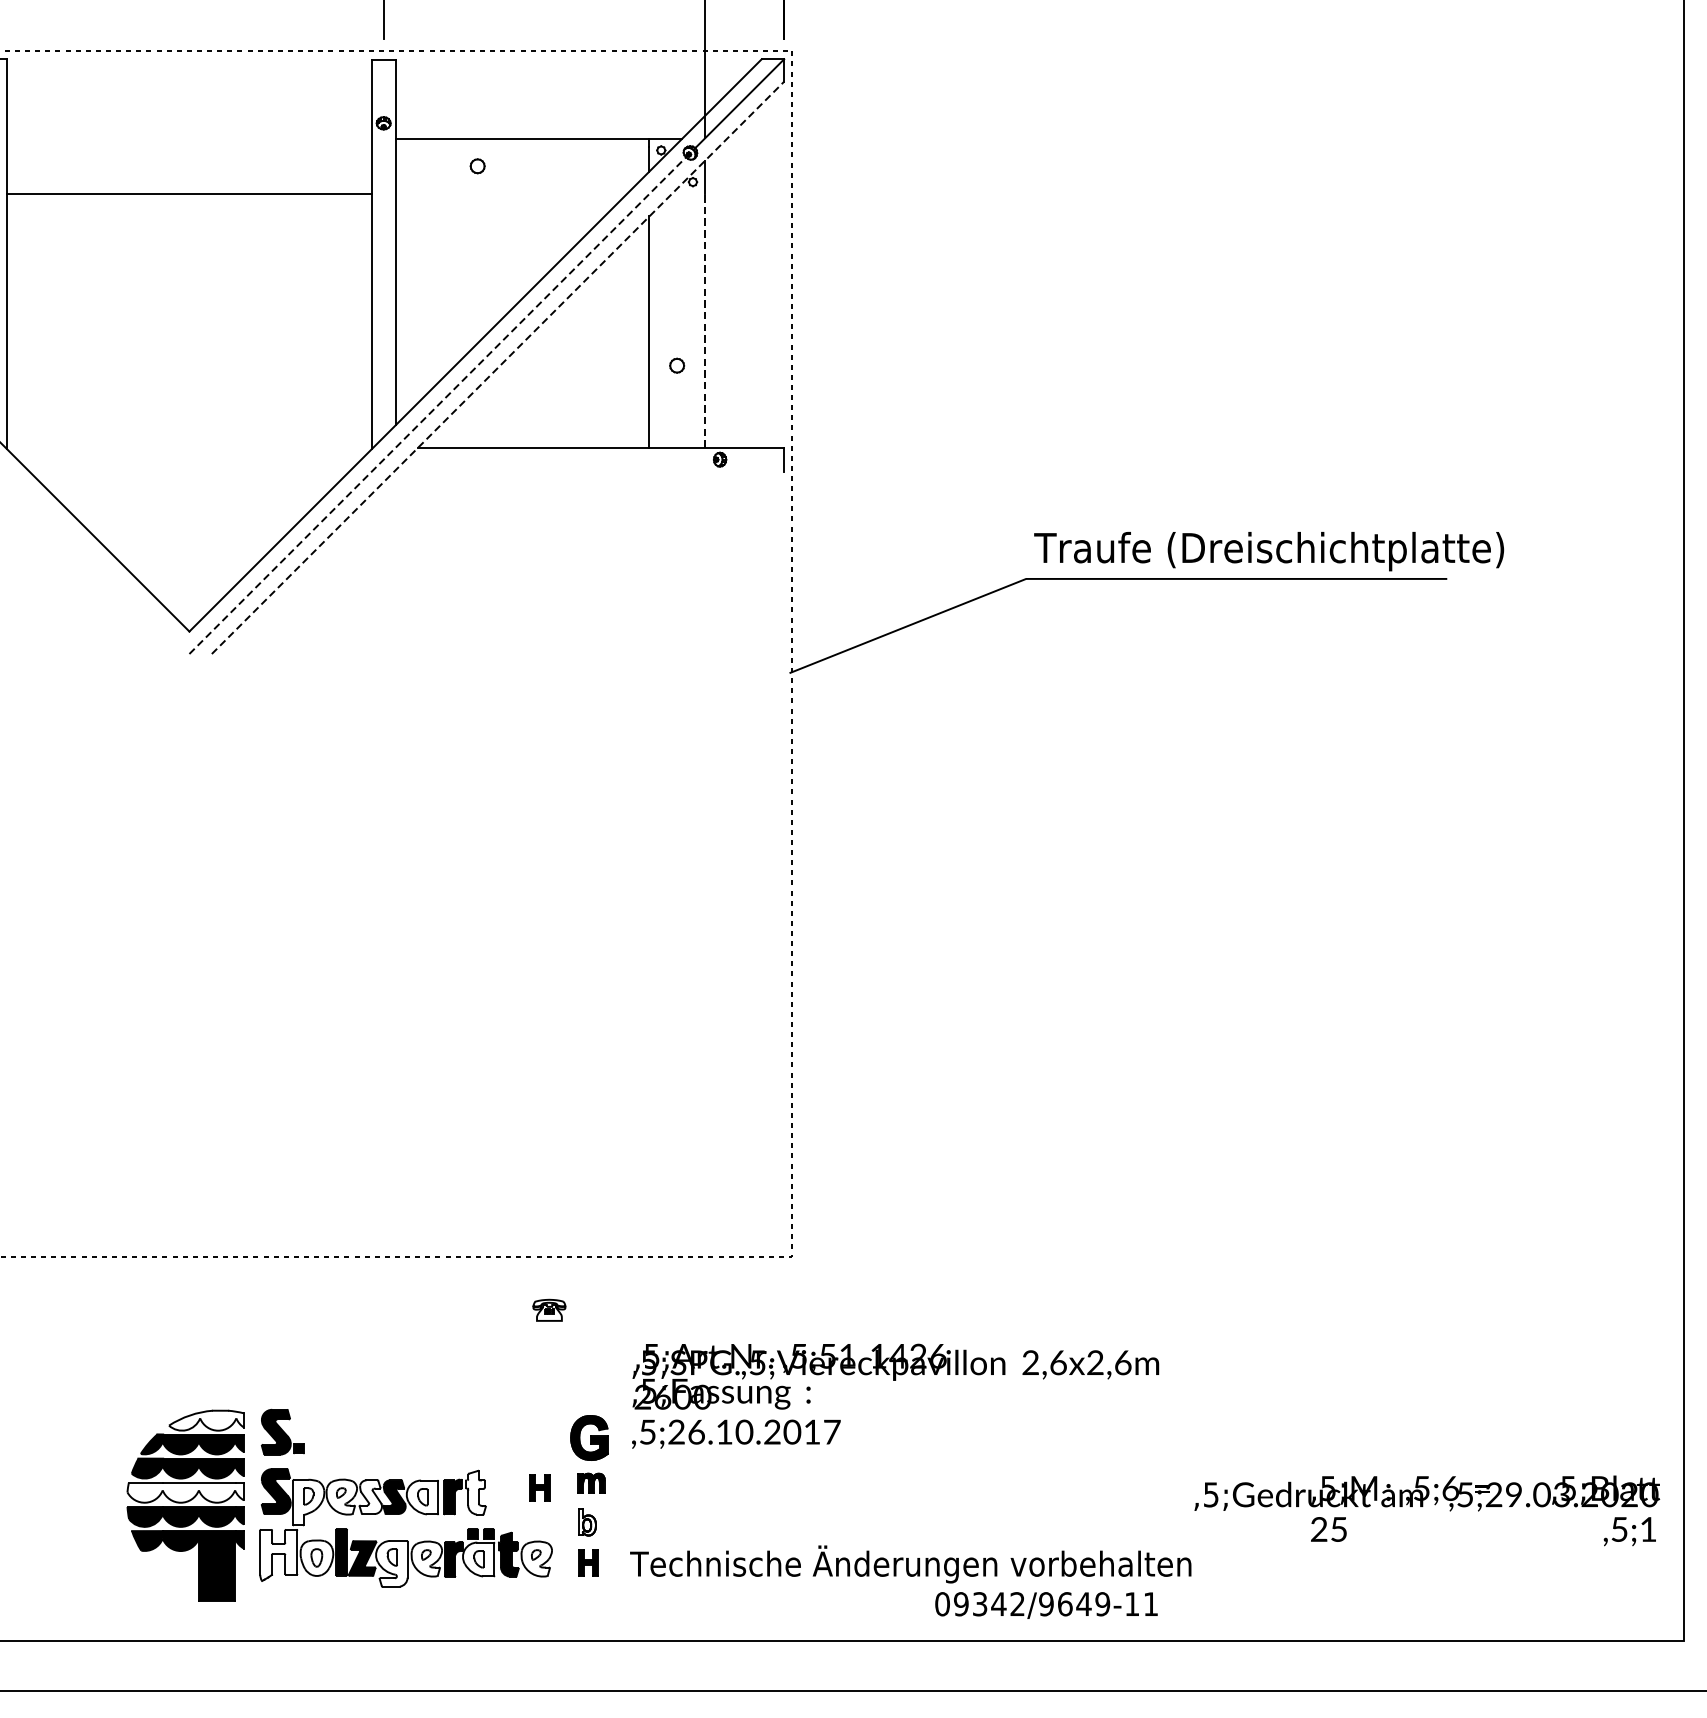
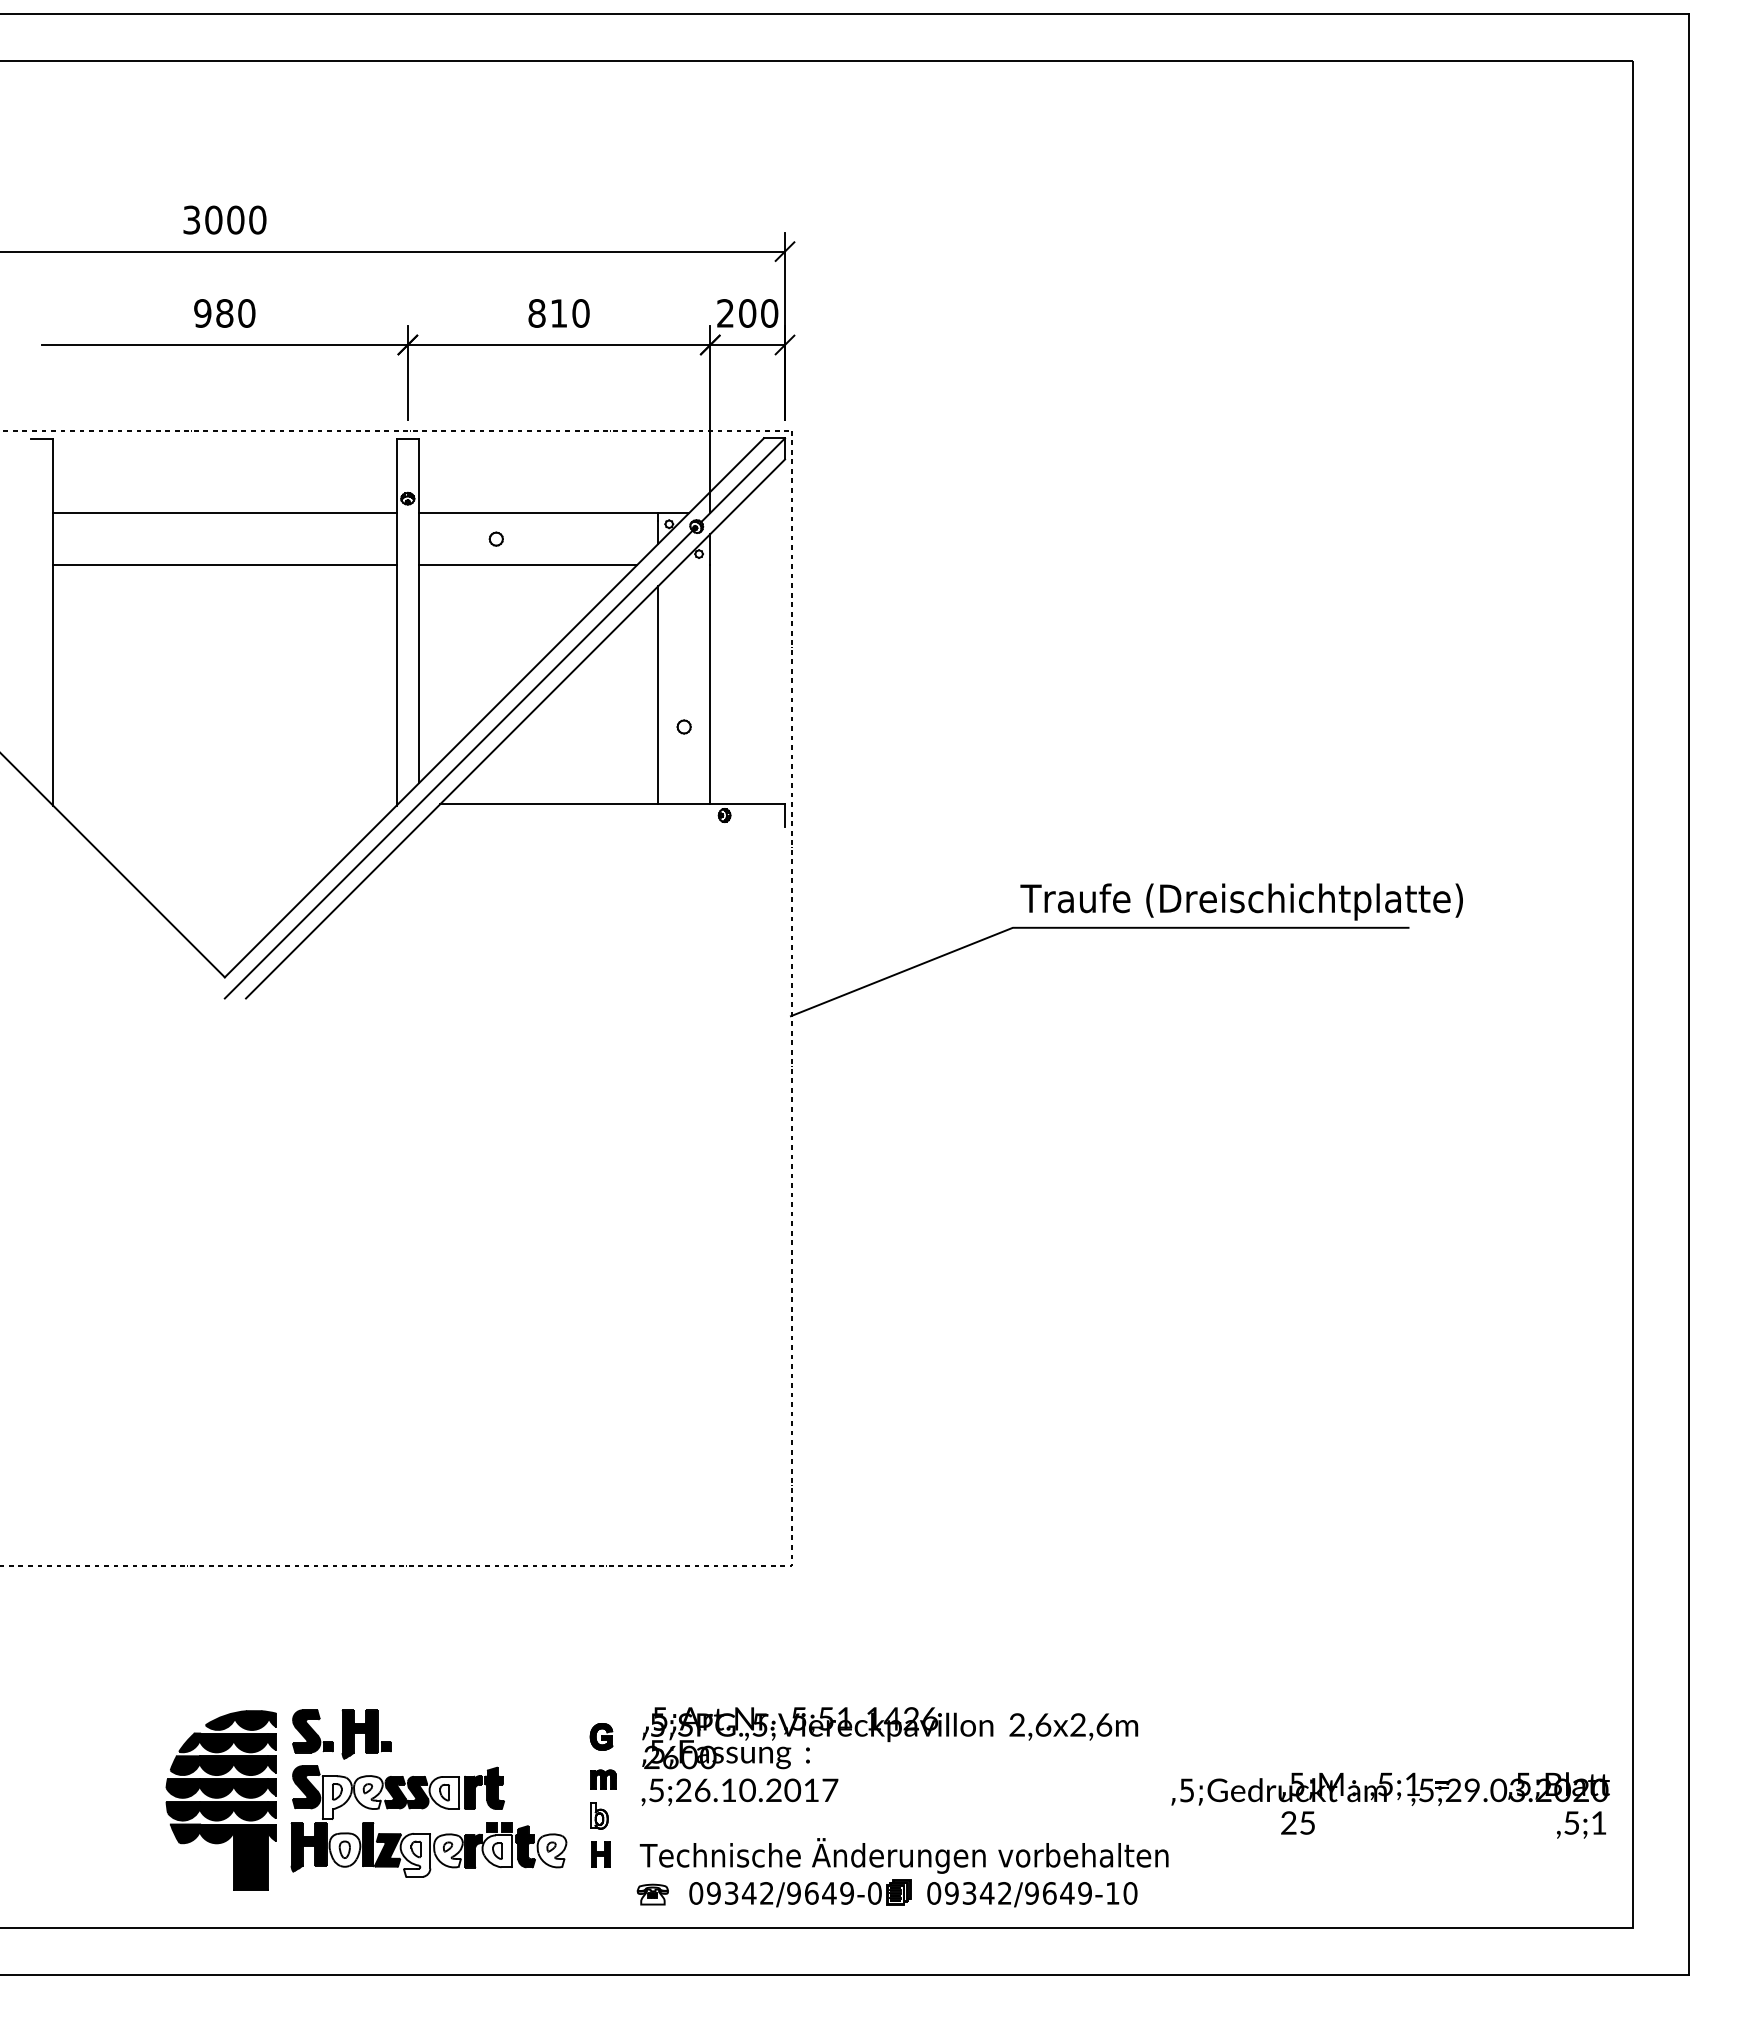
line: (189, 139) -> (224, 513), added
line: (510, 194) -> (527, 565), added
line: (705, 320) -> (710, 684), dashed -> solid
line: (498, 367) -> (515, 728), dashed -> solid
line: (437, 405) -> (458, 764), dashed -> solid
part: (548, 1310) -> (652, 1894), moved
text: (895, 1396) -> (889, 1756), moved
fill: (206, 1420) -> (240, 1720), added
part: (339, 1435) -> (366, 1734), added
part: (589, 1437) -> (601, 1736), size x0.62
part: (539, 1487) -> (554, 1783), removed
text: (1450, 1488) -> (1412, 1784), 6 -> 1
fill: (475, 1491) -> (494, 1787), added
fill: (185, 1492) -> (221, 1788), added
fill: (370, 1497) -> (395, 1792), added
fill: (278, 1555) -> (308, 1847), added
part: (800, 1604) -> (800, 1893), added
text: (1151, 1604) -> (1130, 1893), 09342/9649-11 -> 09342/9649-10

